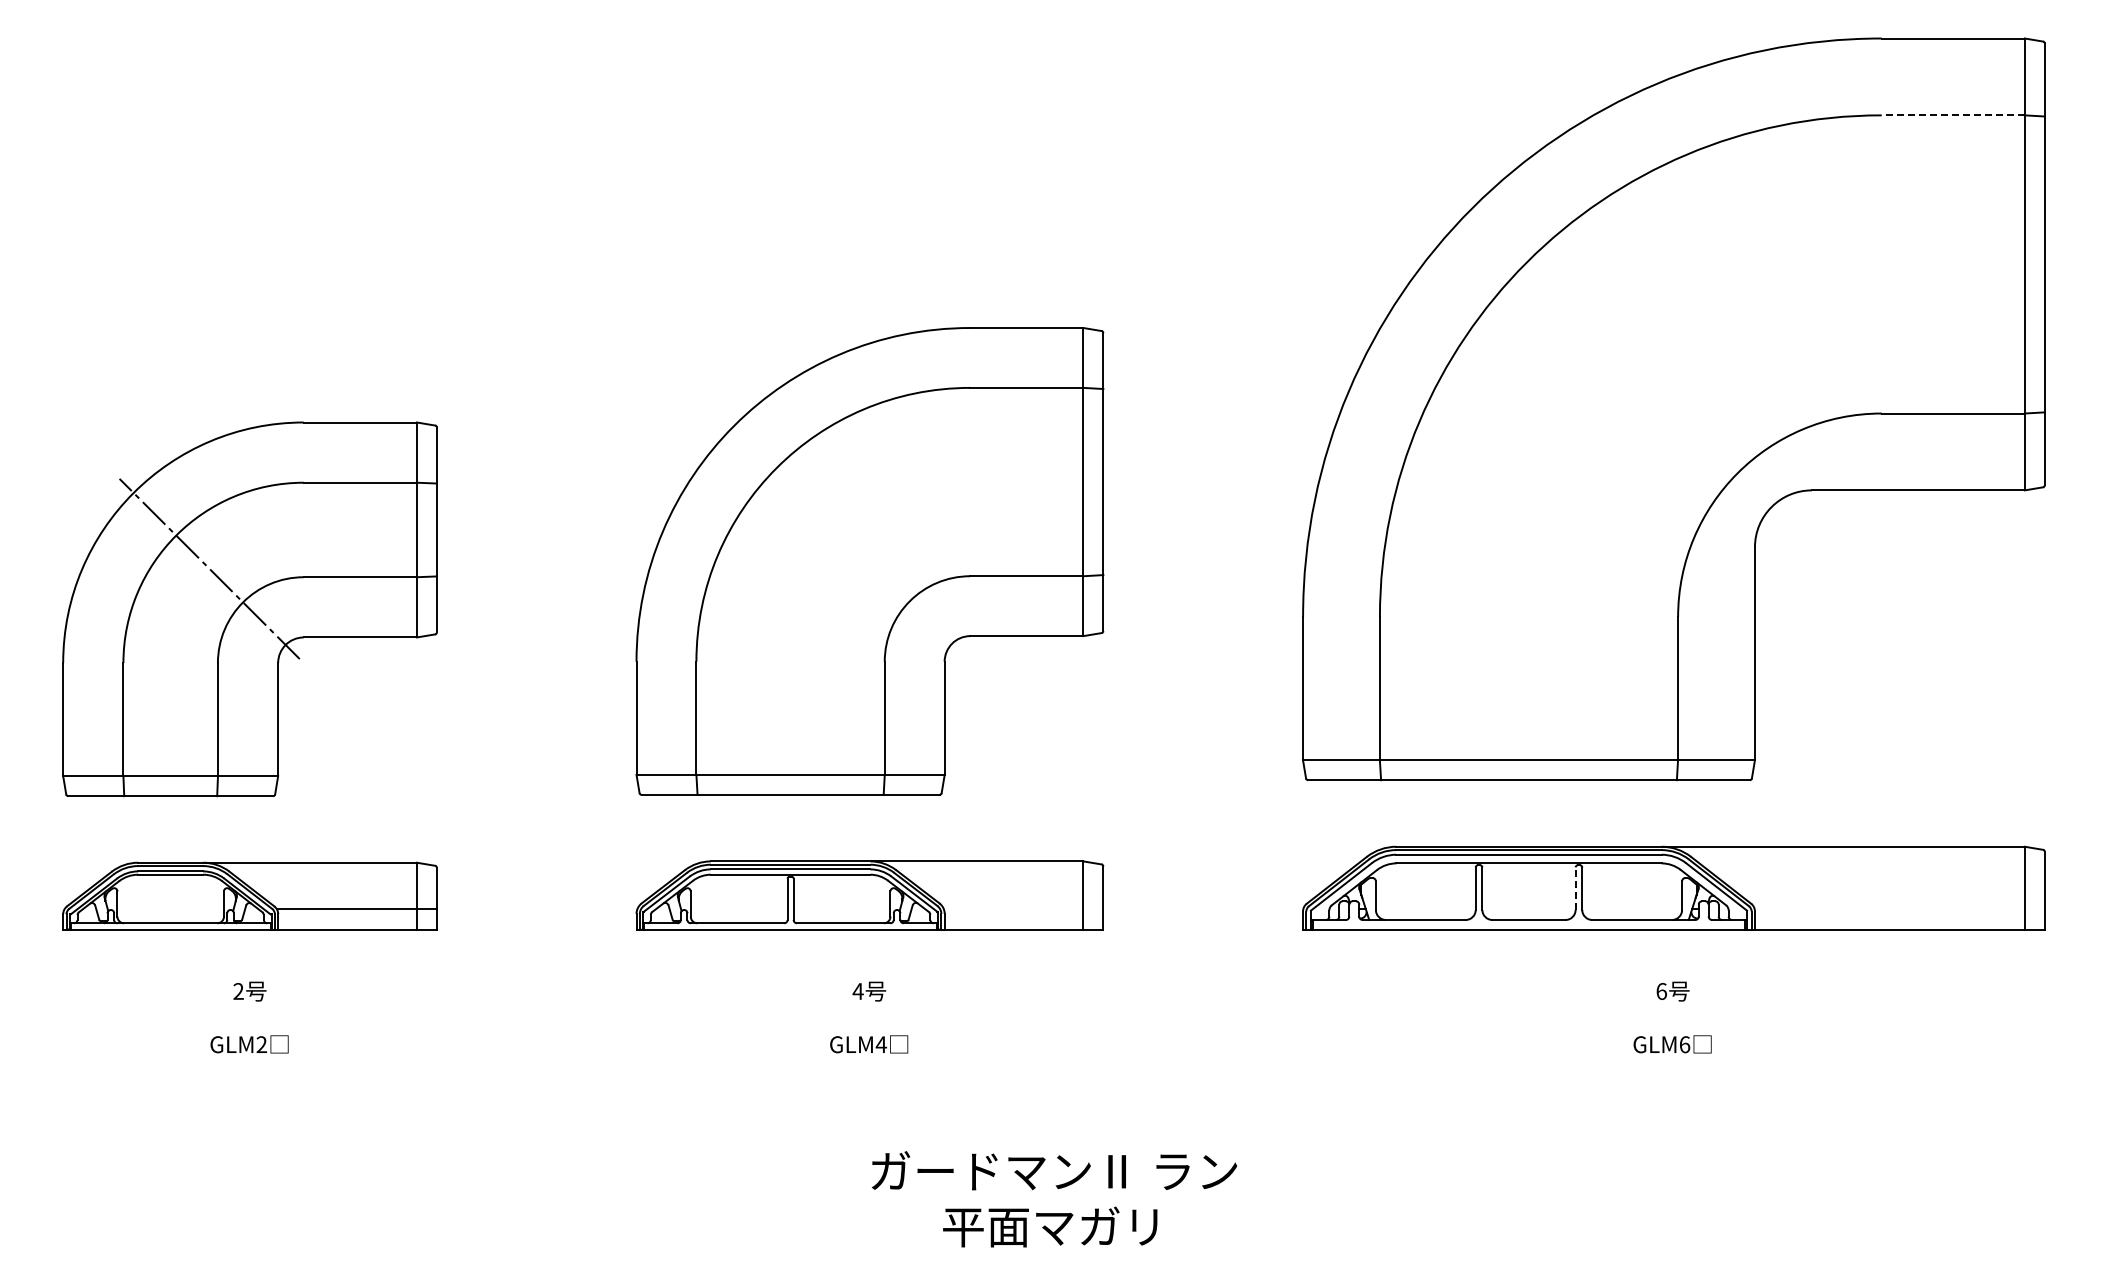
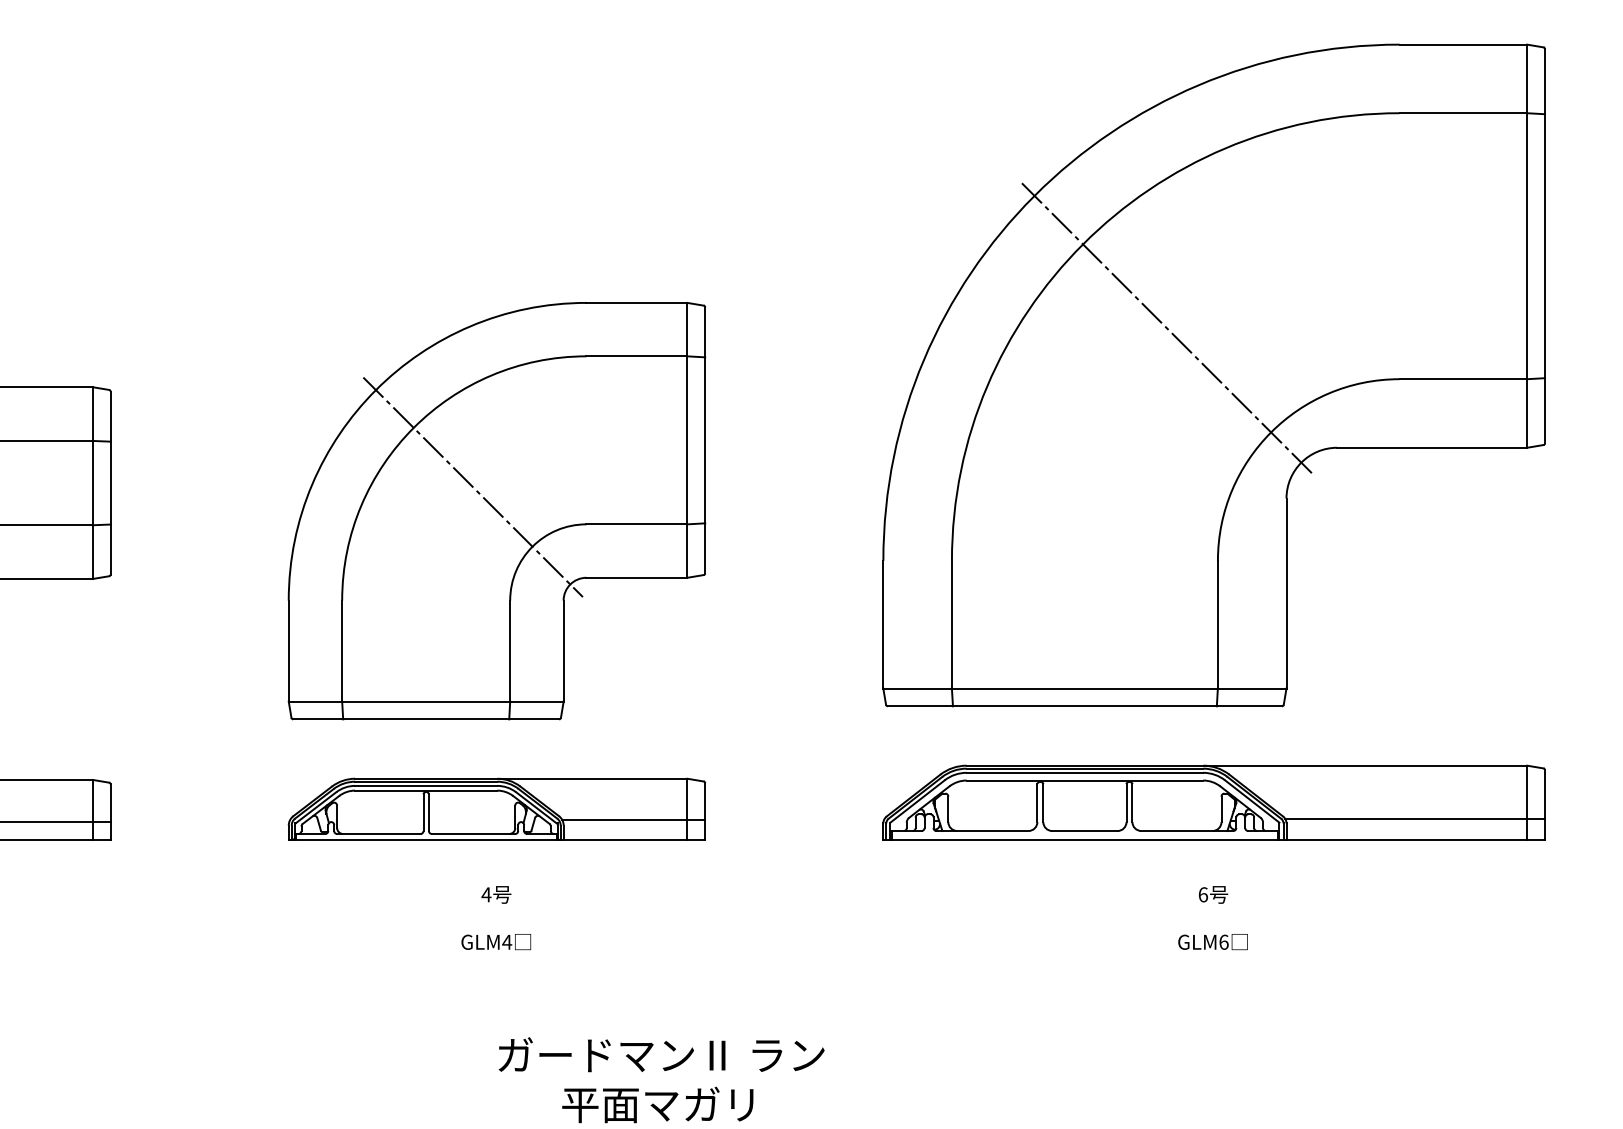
line: (1953, 115) -> (1463, 113), dashed -> solid
line: (1621, 357) -> (1167, 329), added
line: (843, 534) -> (473, 487), added
line: (1575, 888) -> (1126, 802), dashed -> solid
line: (1898, 906) -> (1414, 818), added
line: (1022, 907) -> (633, 819), added

